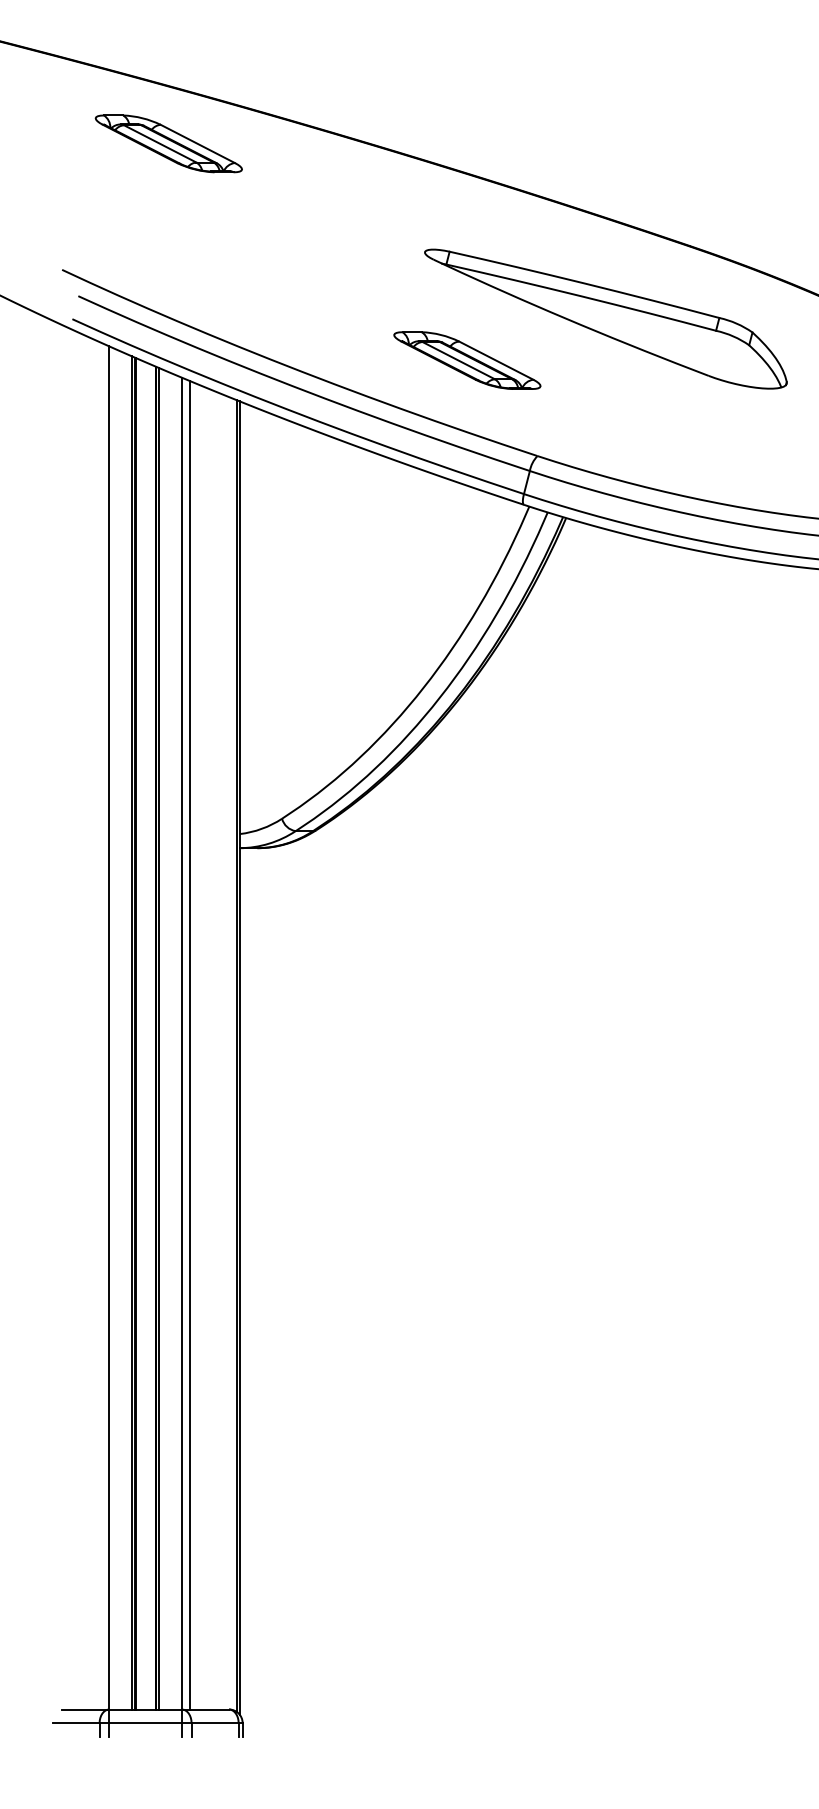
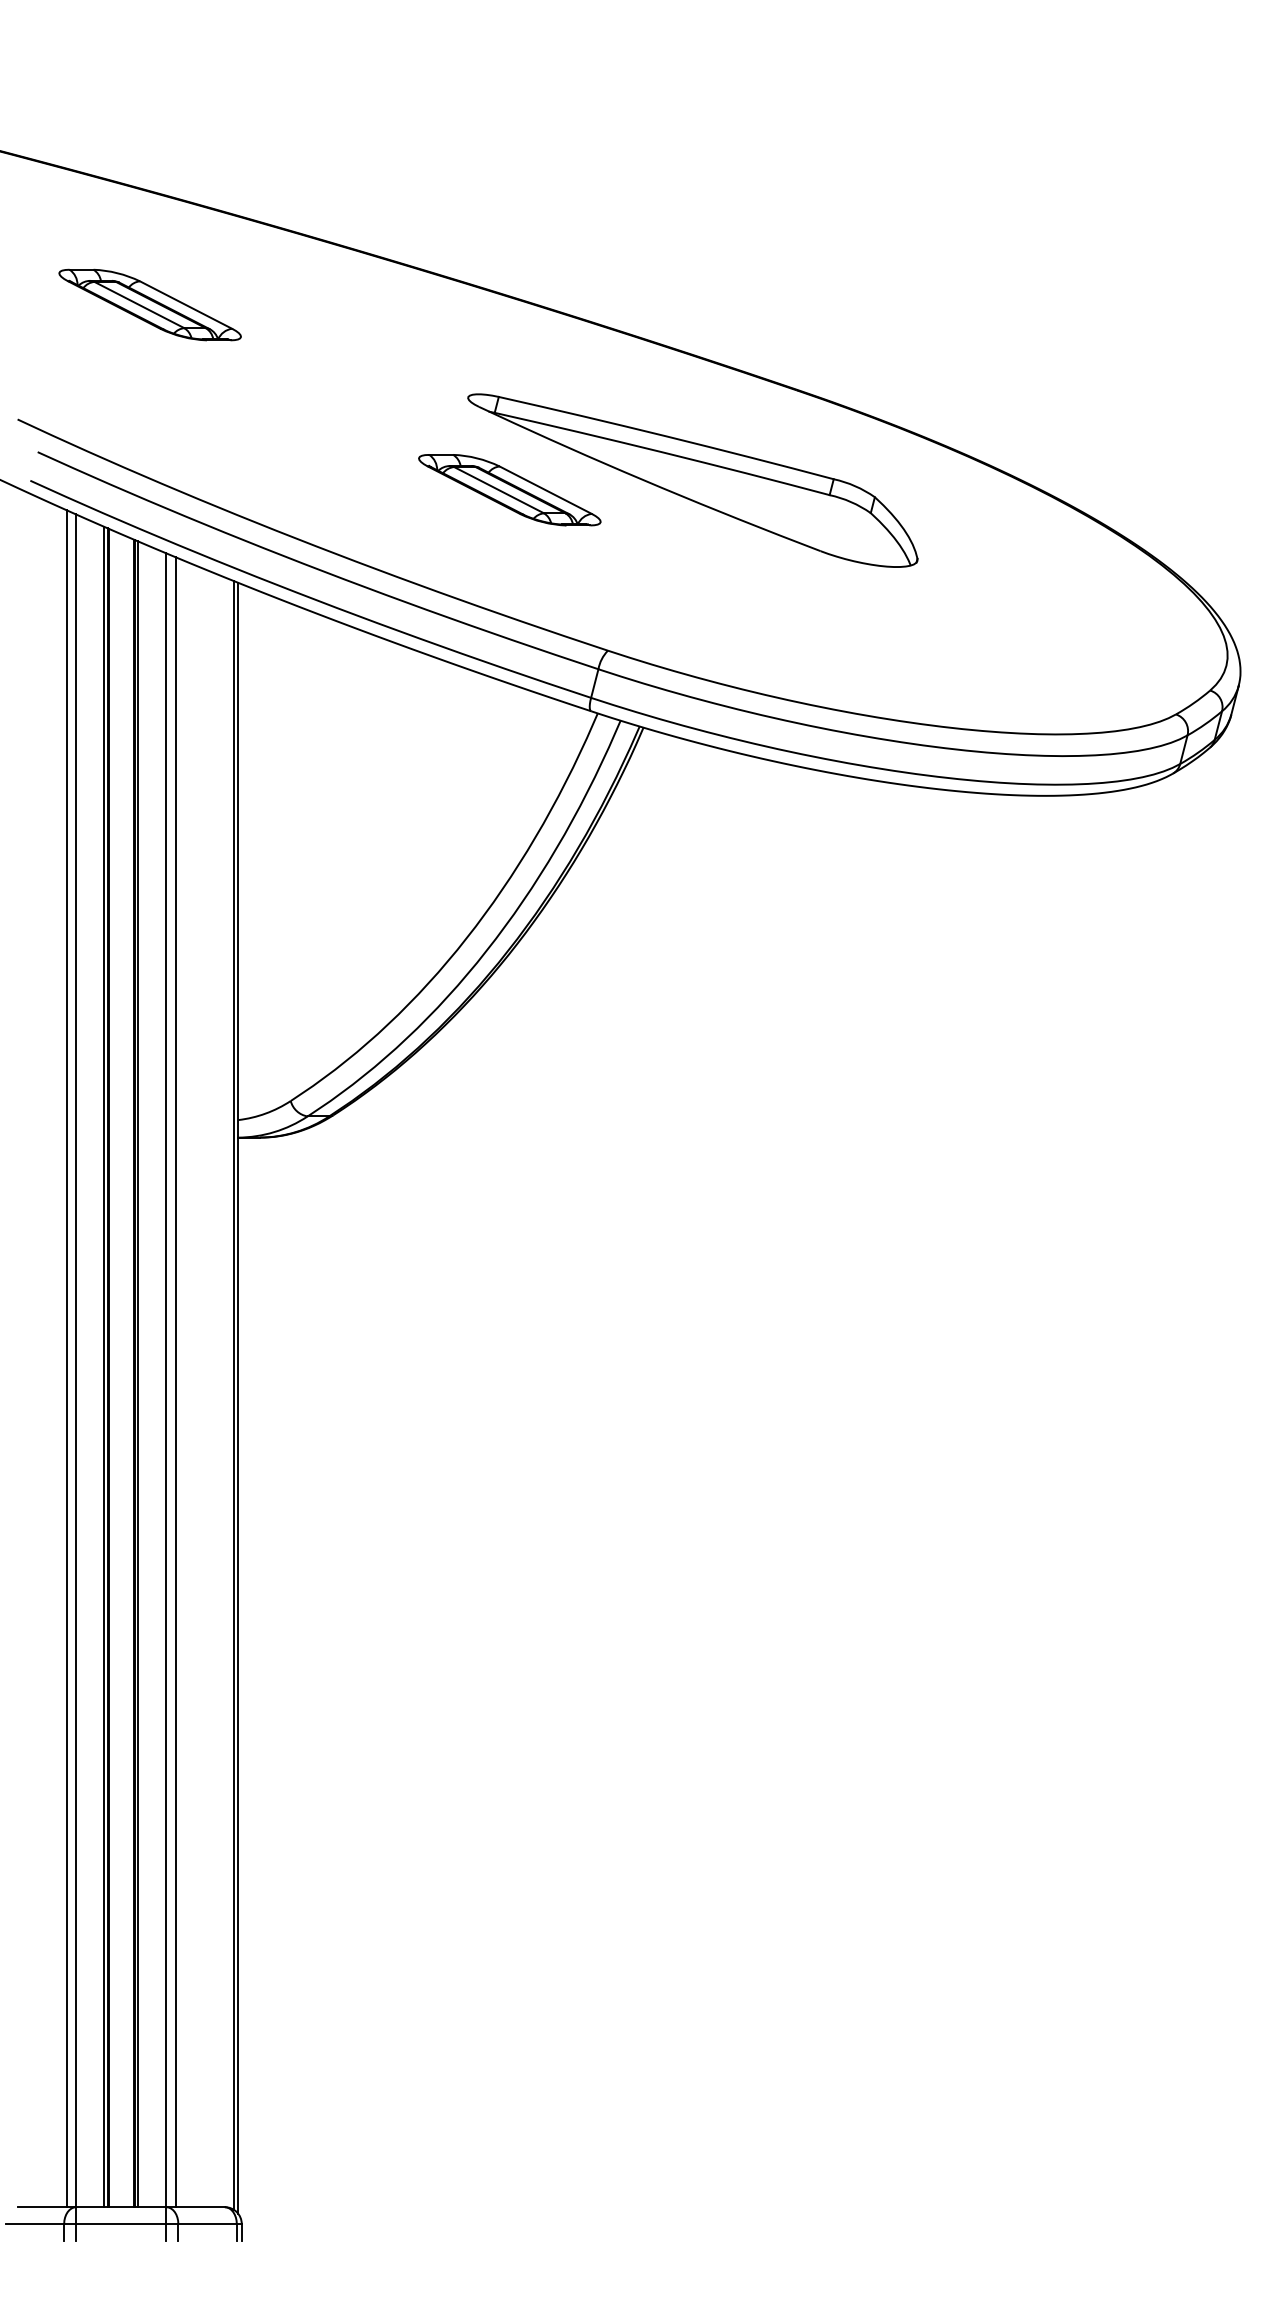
part: (168, 143) -> (149, 304), moved
part: (467, 360) -> (509, 490), moved
line: (101, 1026) -> (66, 1358), added

